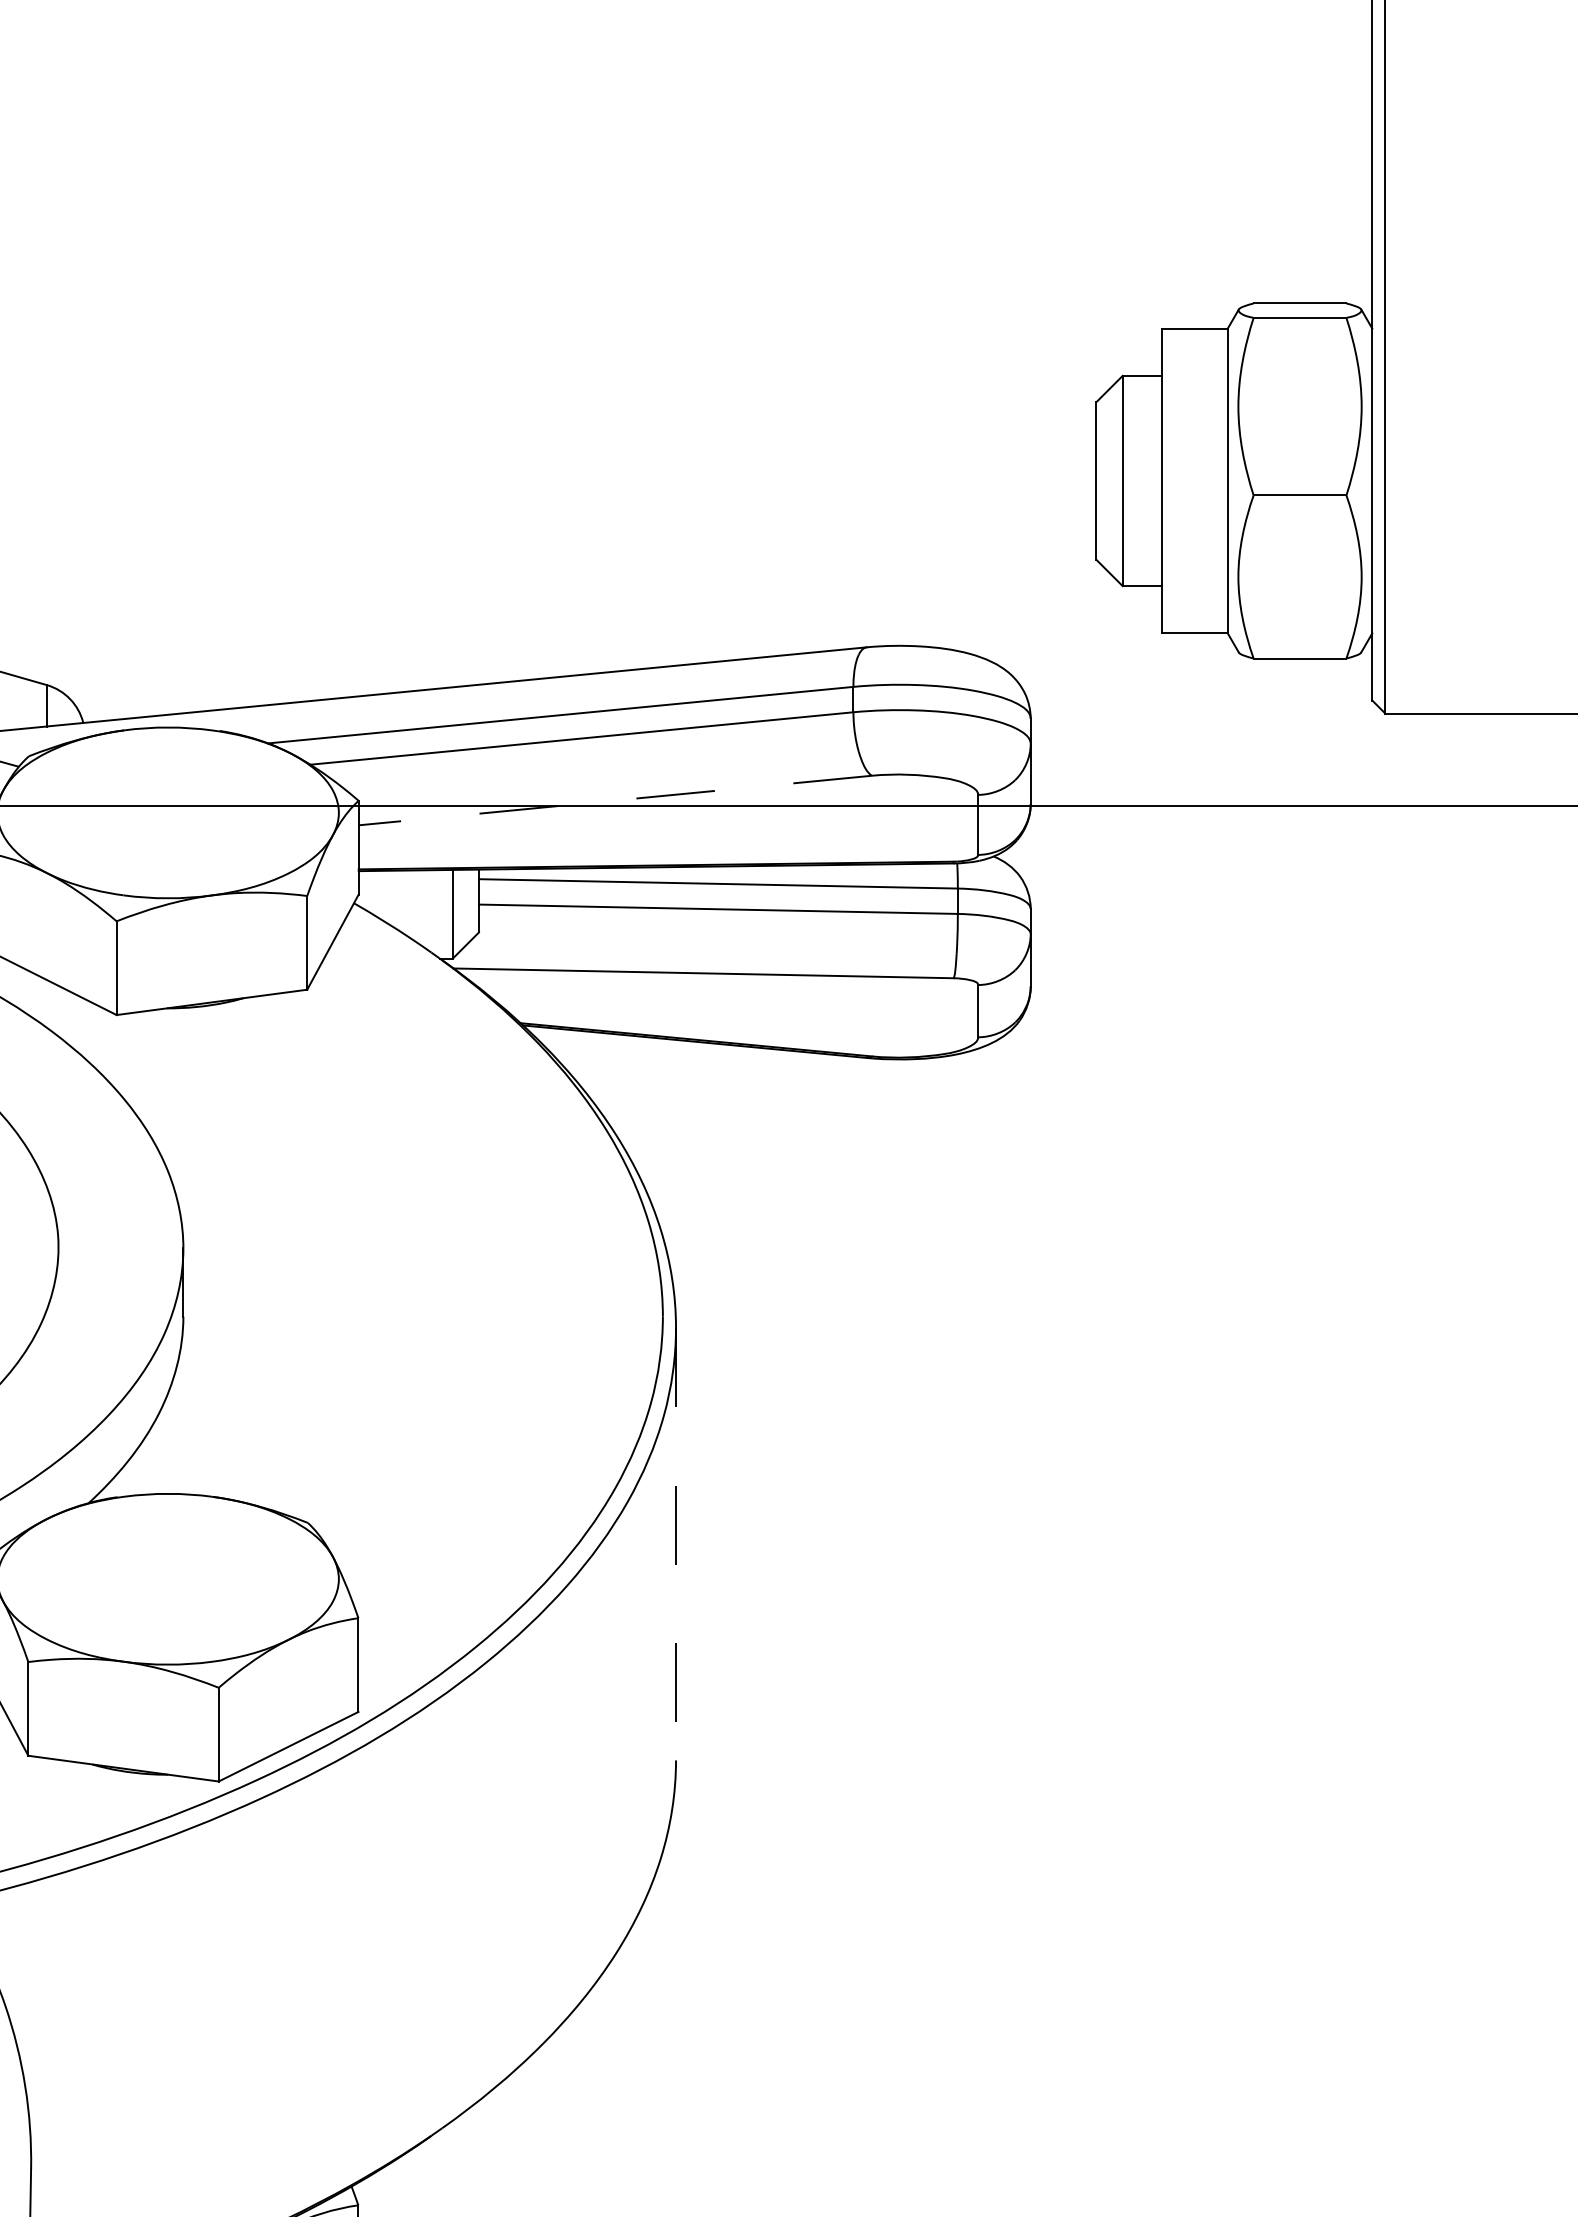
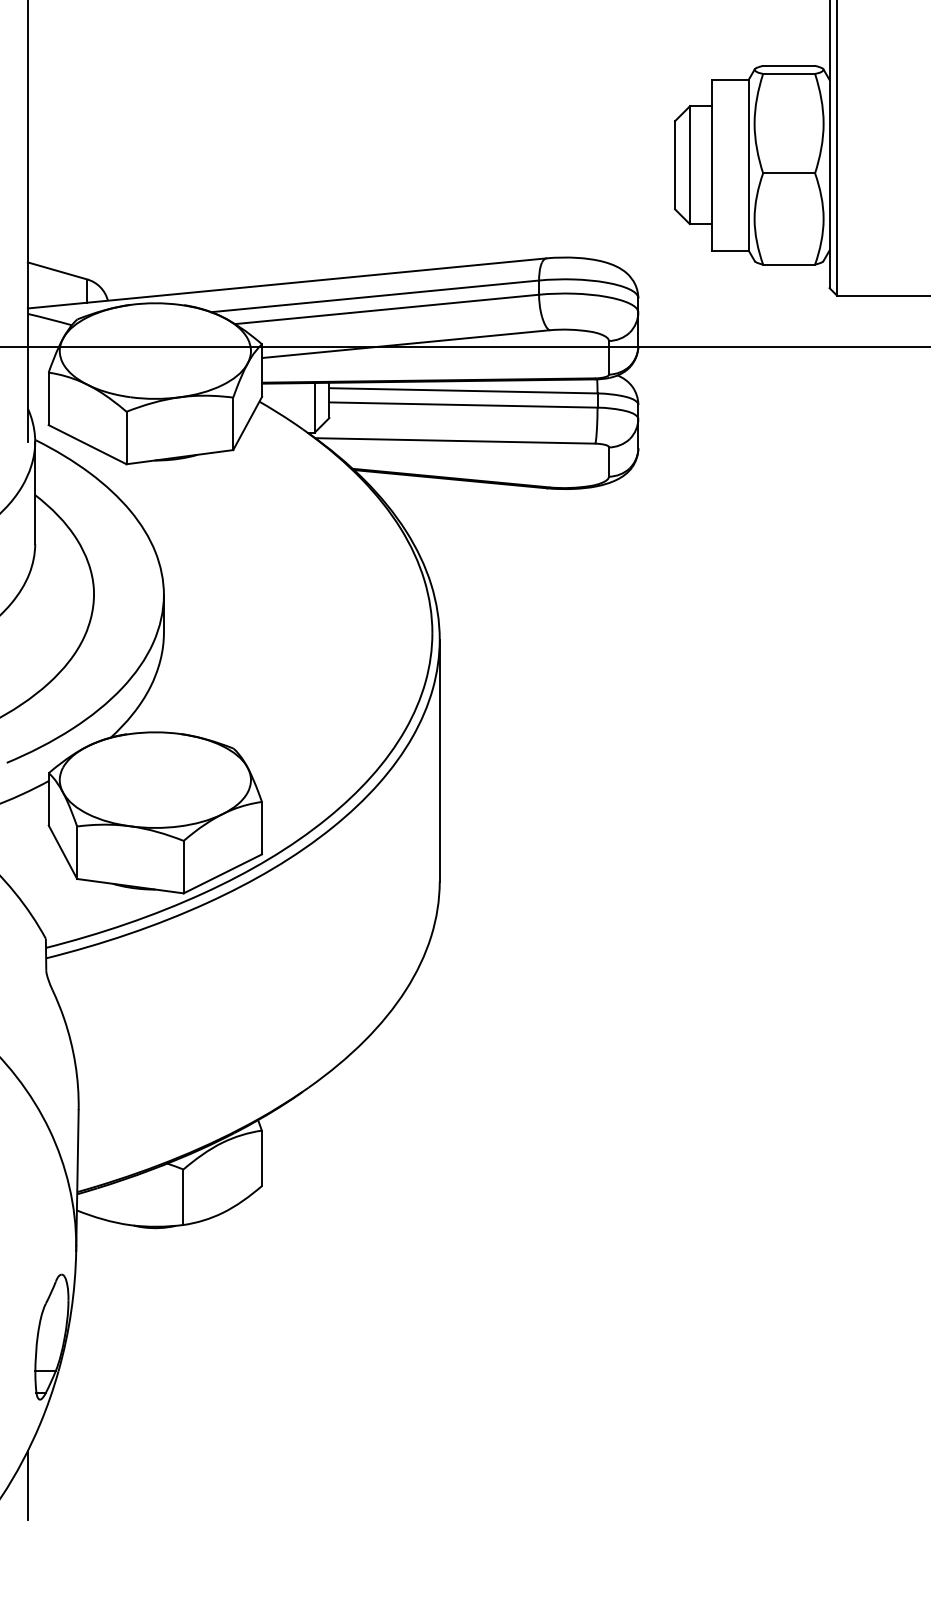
line: (614, 801) -> (405, 344), dashed -> solid
line: (675, 1545) -> (439, 761), dashed -> solid

